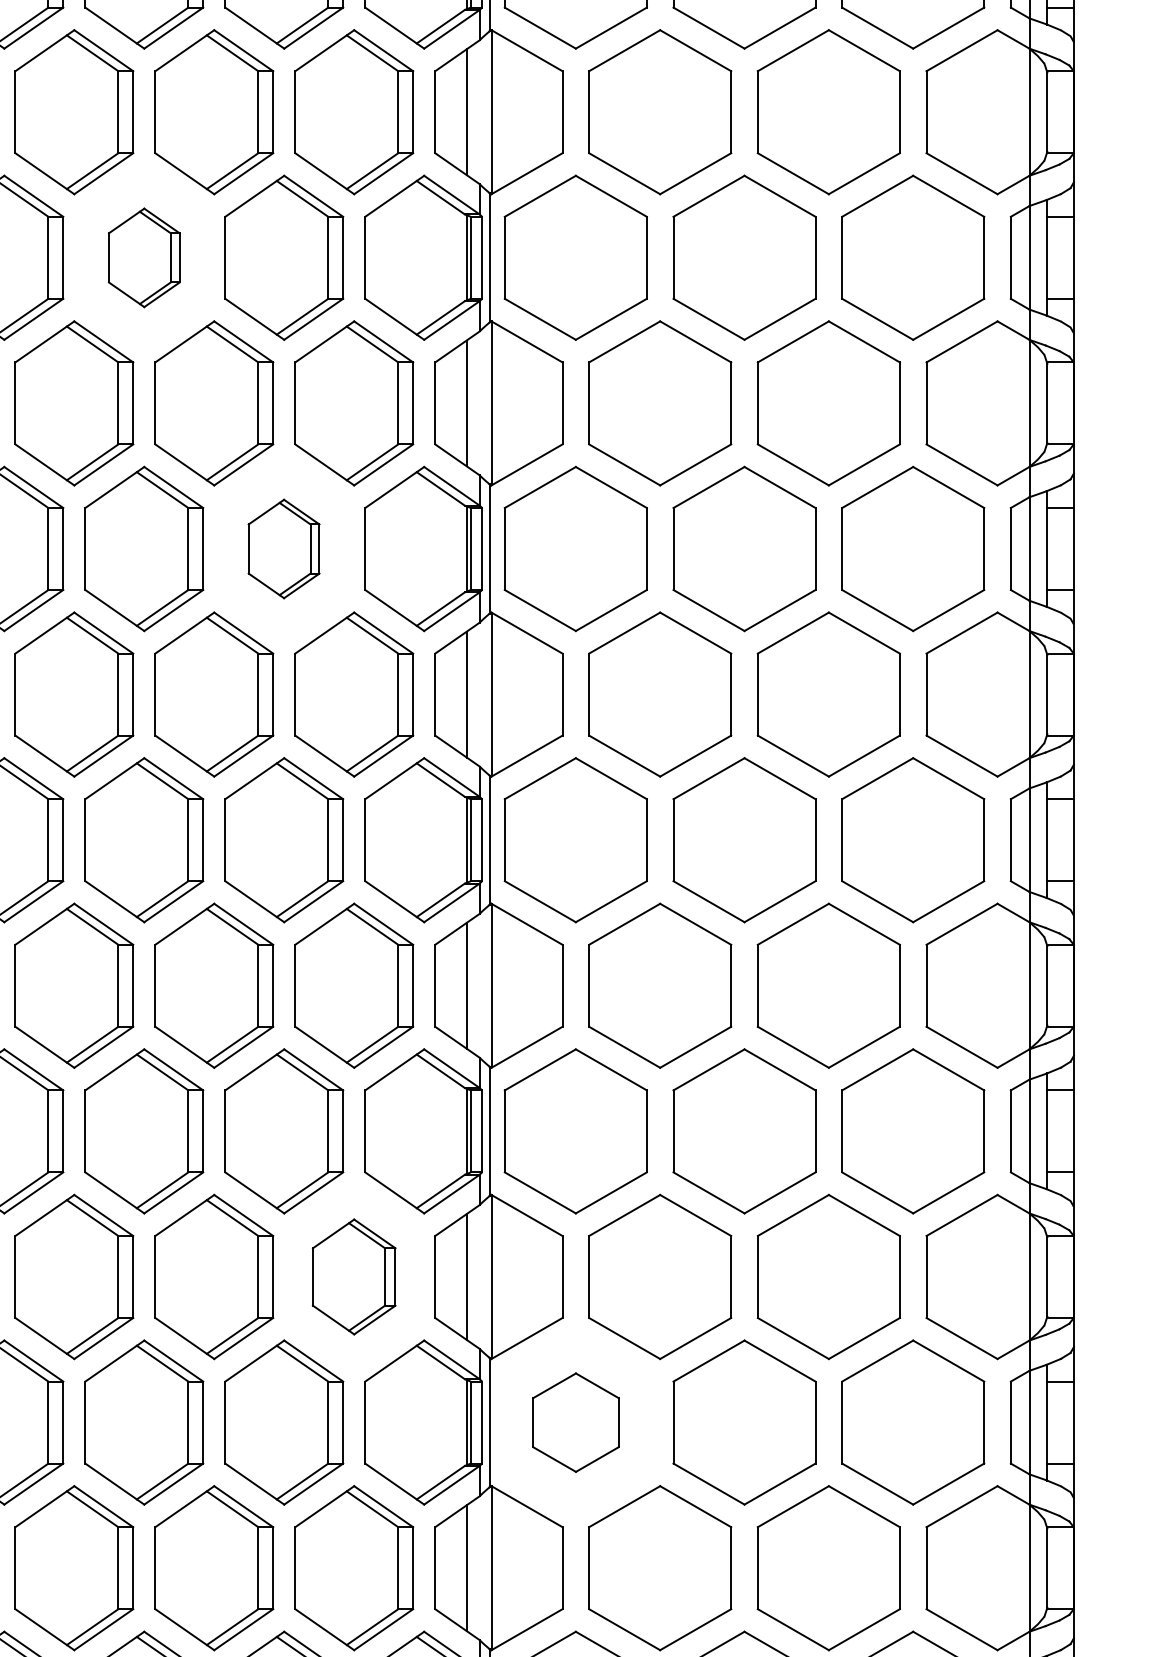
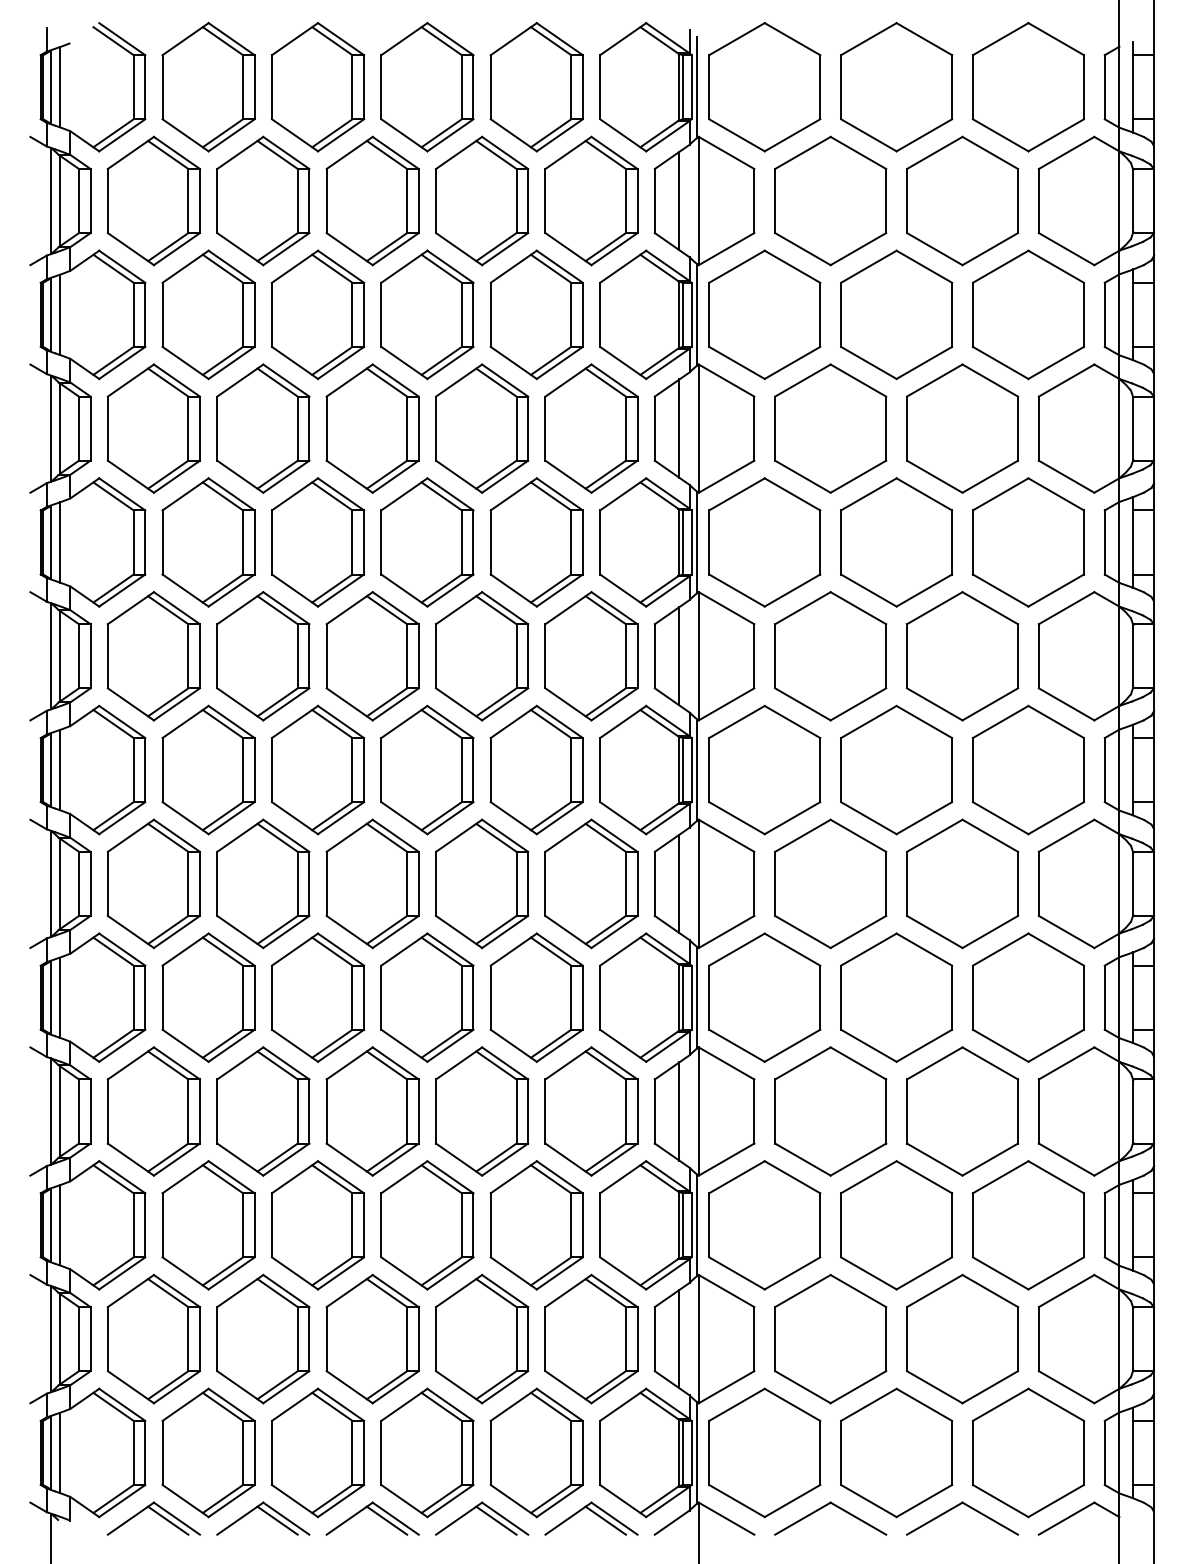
part: (144, 257) -> (427, 314), size x1.67
part: (283, 549) -> (536, 542), size x1.67
part: (354, 1276) -> (591, 1111), size x1.43
part: (575, 1422) -> (764, 1225), size x1.67

